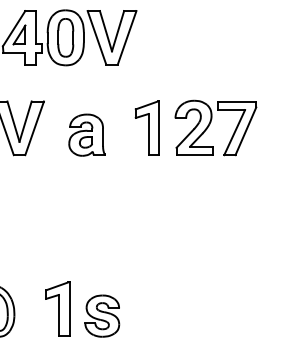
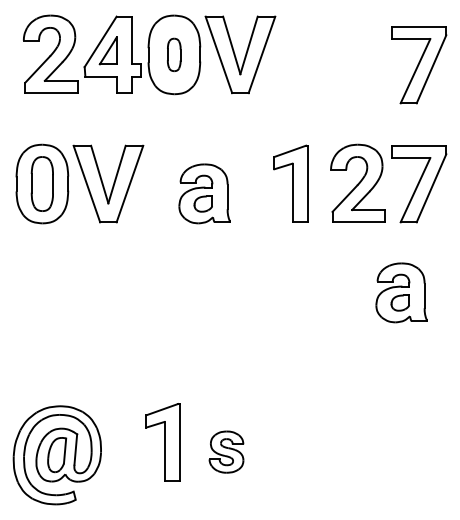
part: (65, 37) -> (173, 54), size x0.6
part: (237, 45) -> (419, 65), added
part: (224, 204) -> (401, 292), added
part: (102, 315) -> (226, 451), size x0.7

